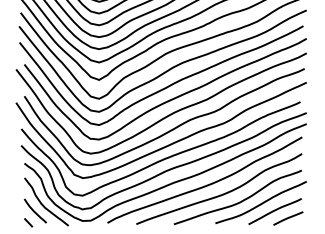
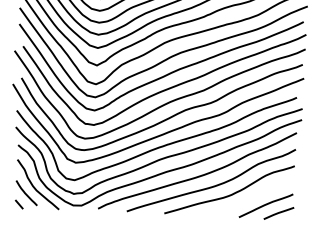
curve: (260, 203) -> (251, 197), removed

